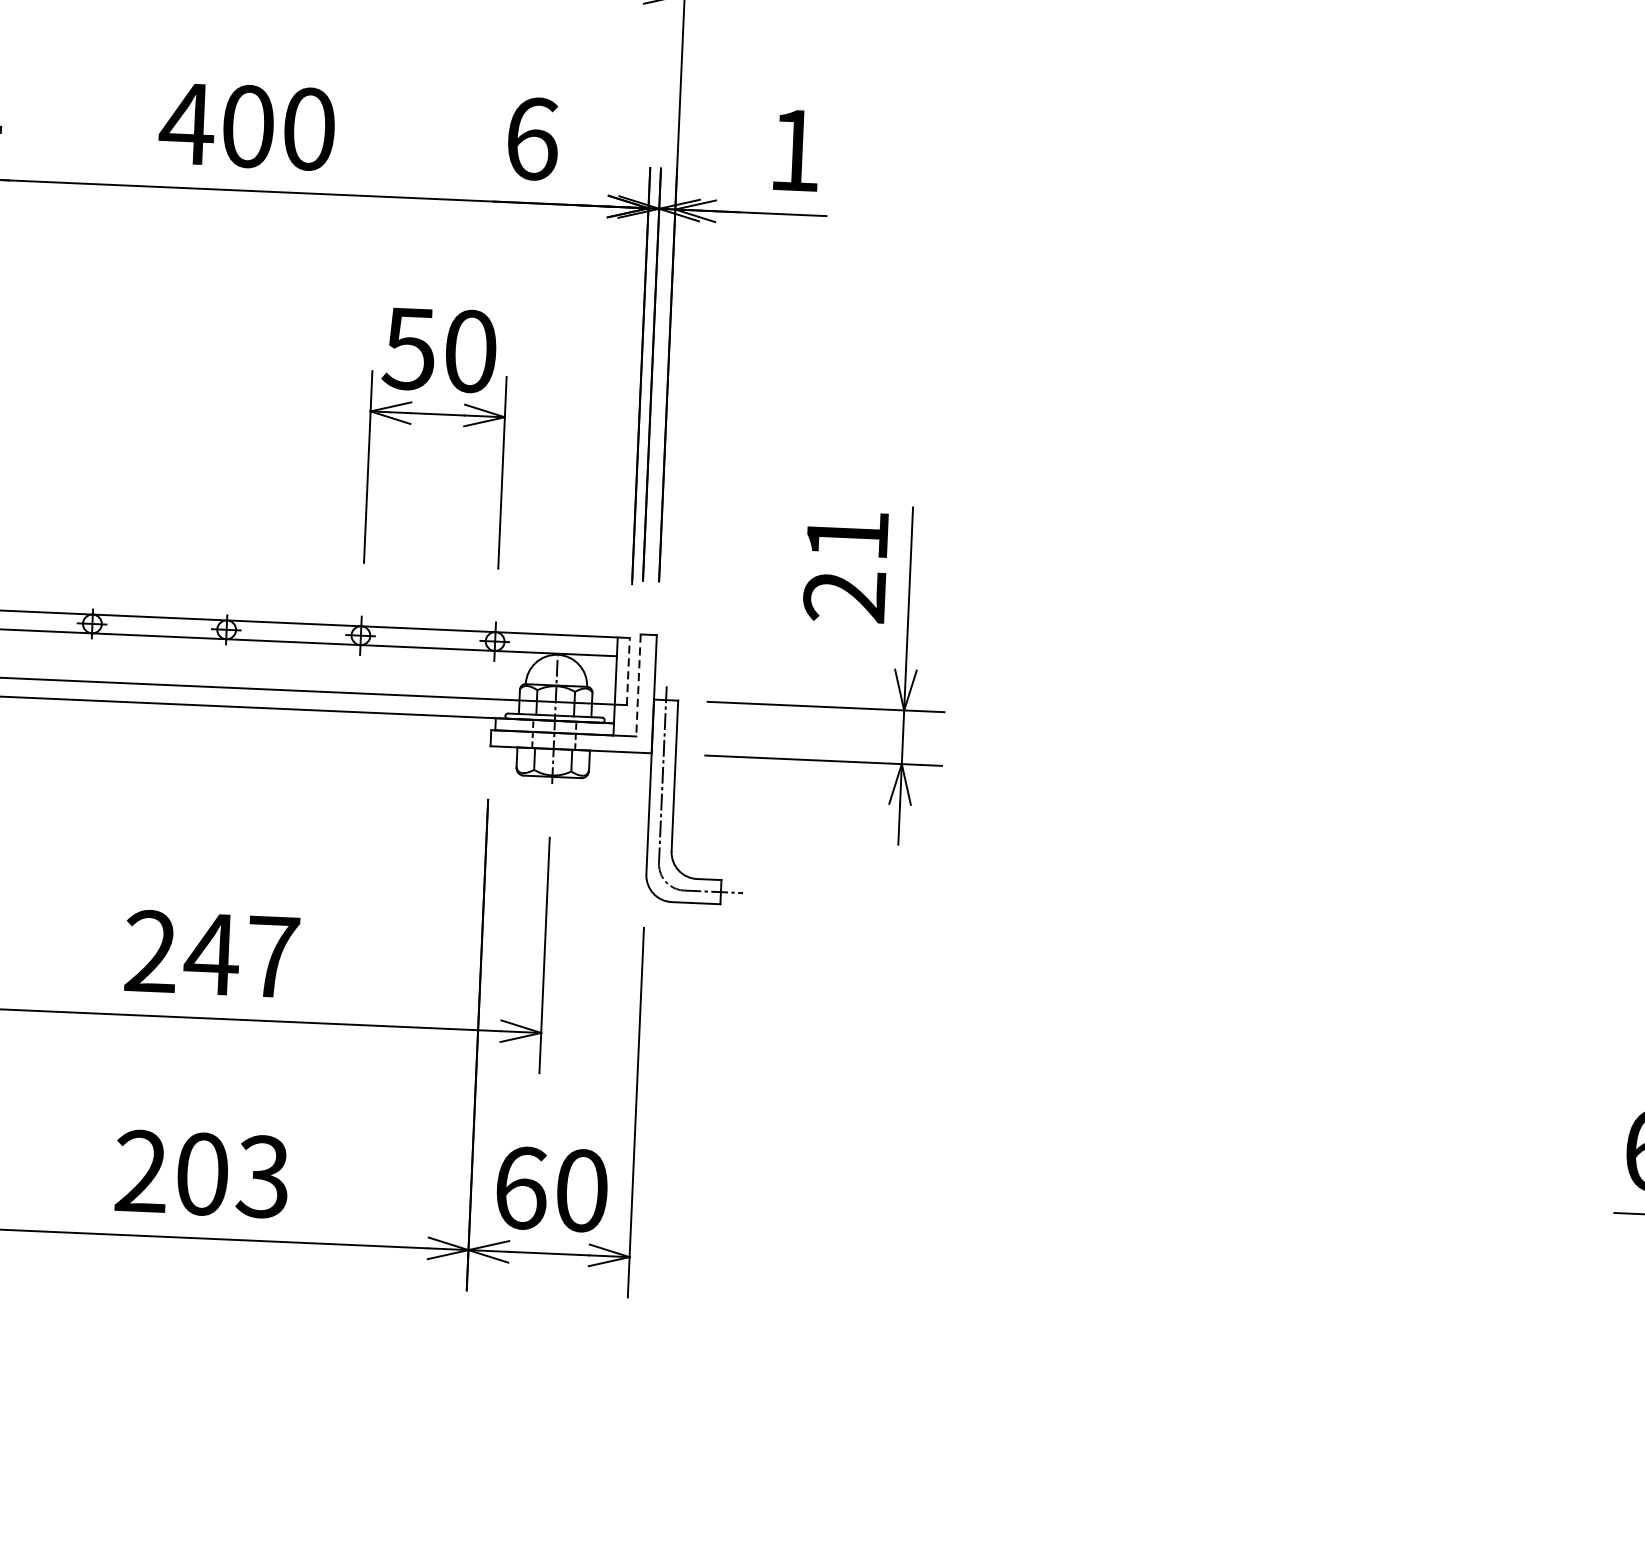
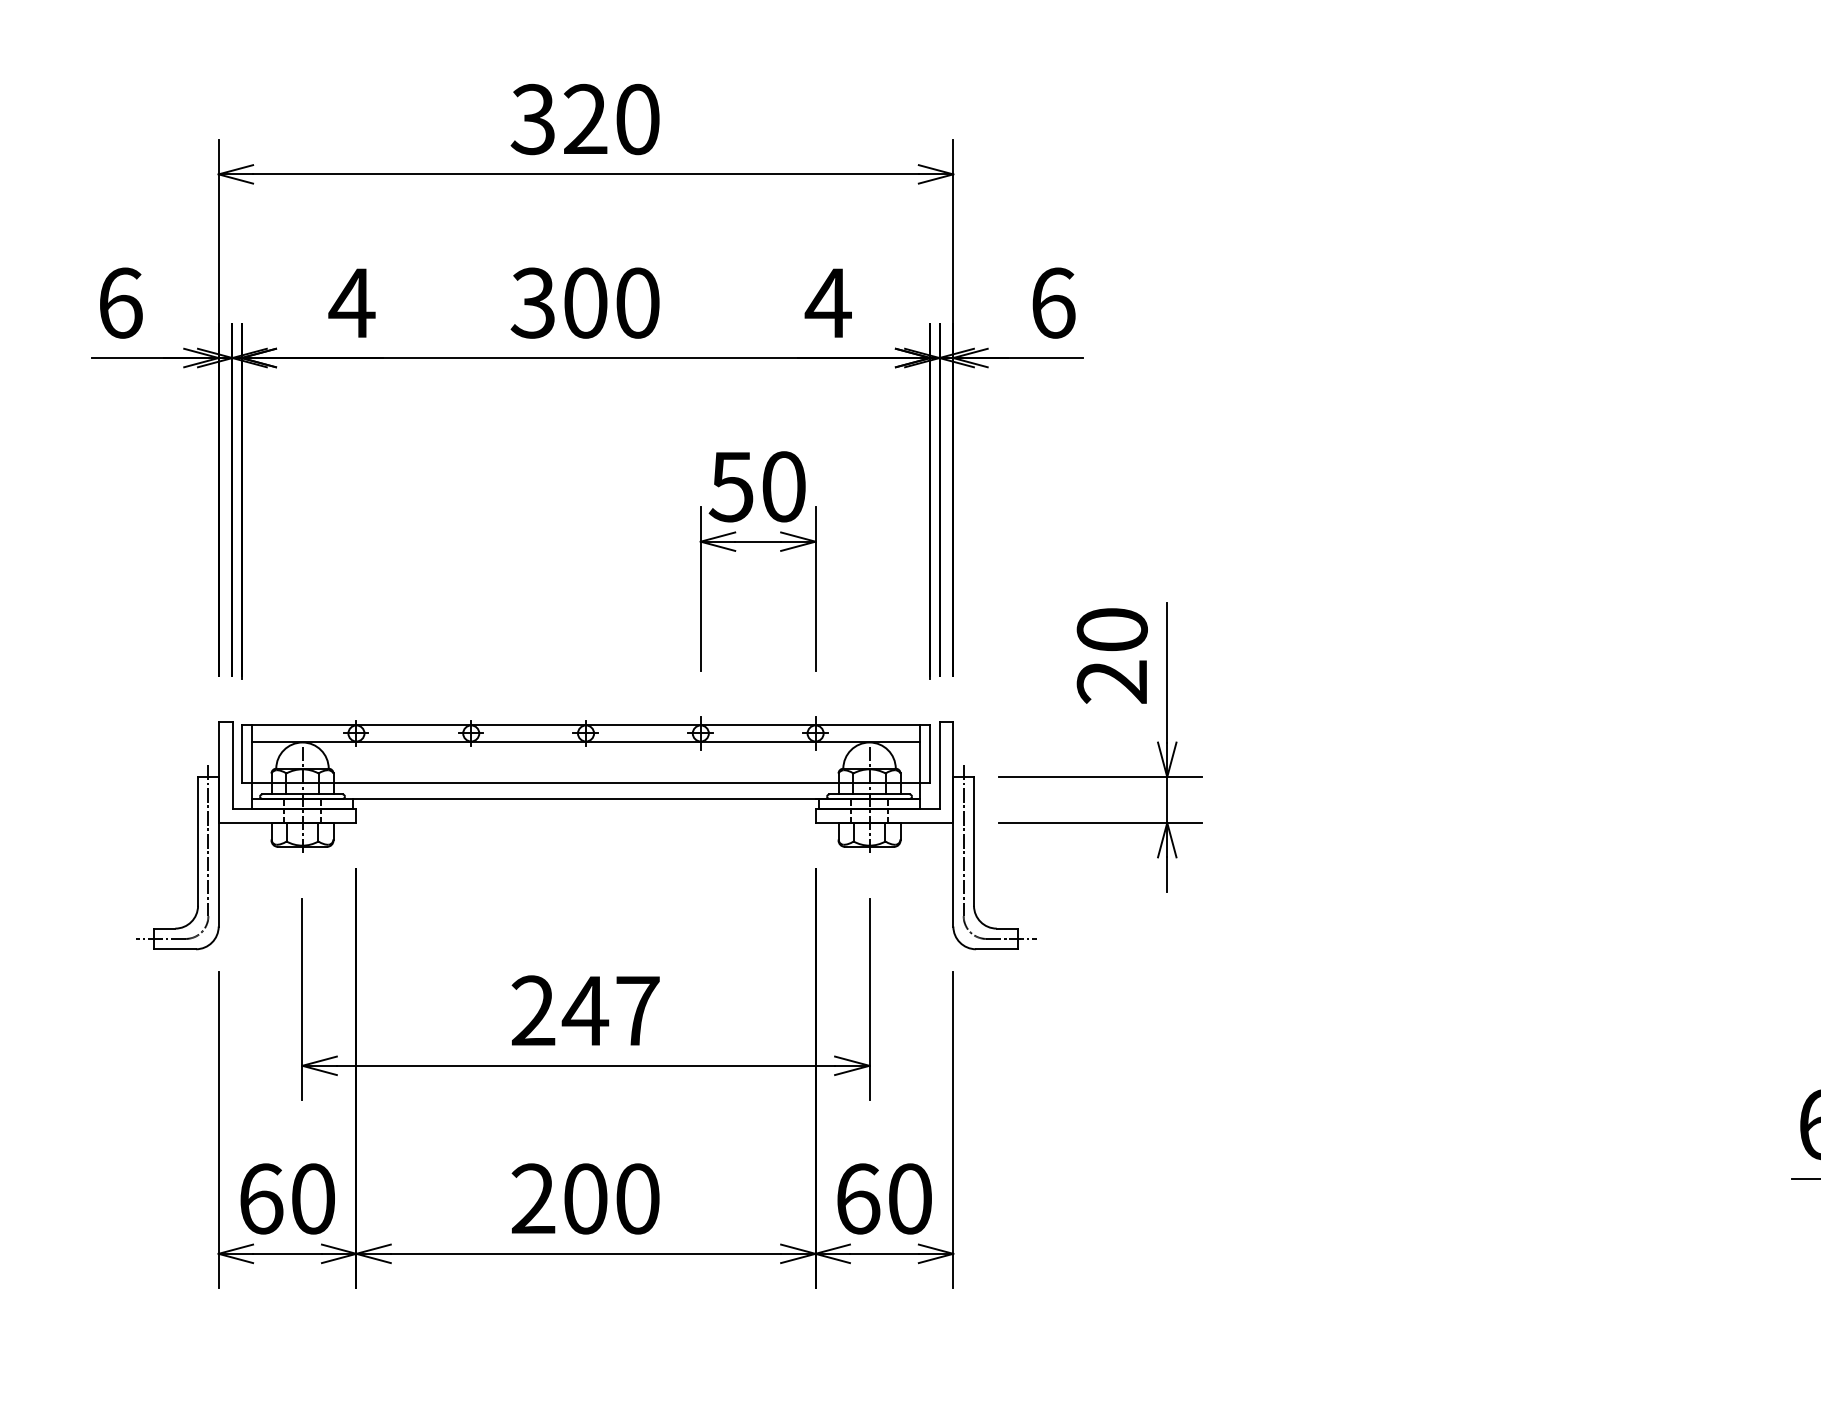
text: (186, 123) -> (532, 302), 400 -> 300
text: (531, 138) -> (827, 302), 6 -> 4
text: (795, 149) -> (1053, 302), 1 -> 6
text: (846, 535) -> (1111, 629), 21 -> 20
line: (628, 672) -> (930, 754), dashed -> solid
line: (638, 685) -> (939, 765), dashed -> solid
text: (263, 1176) -> (637, 1198), 203 -> 200

